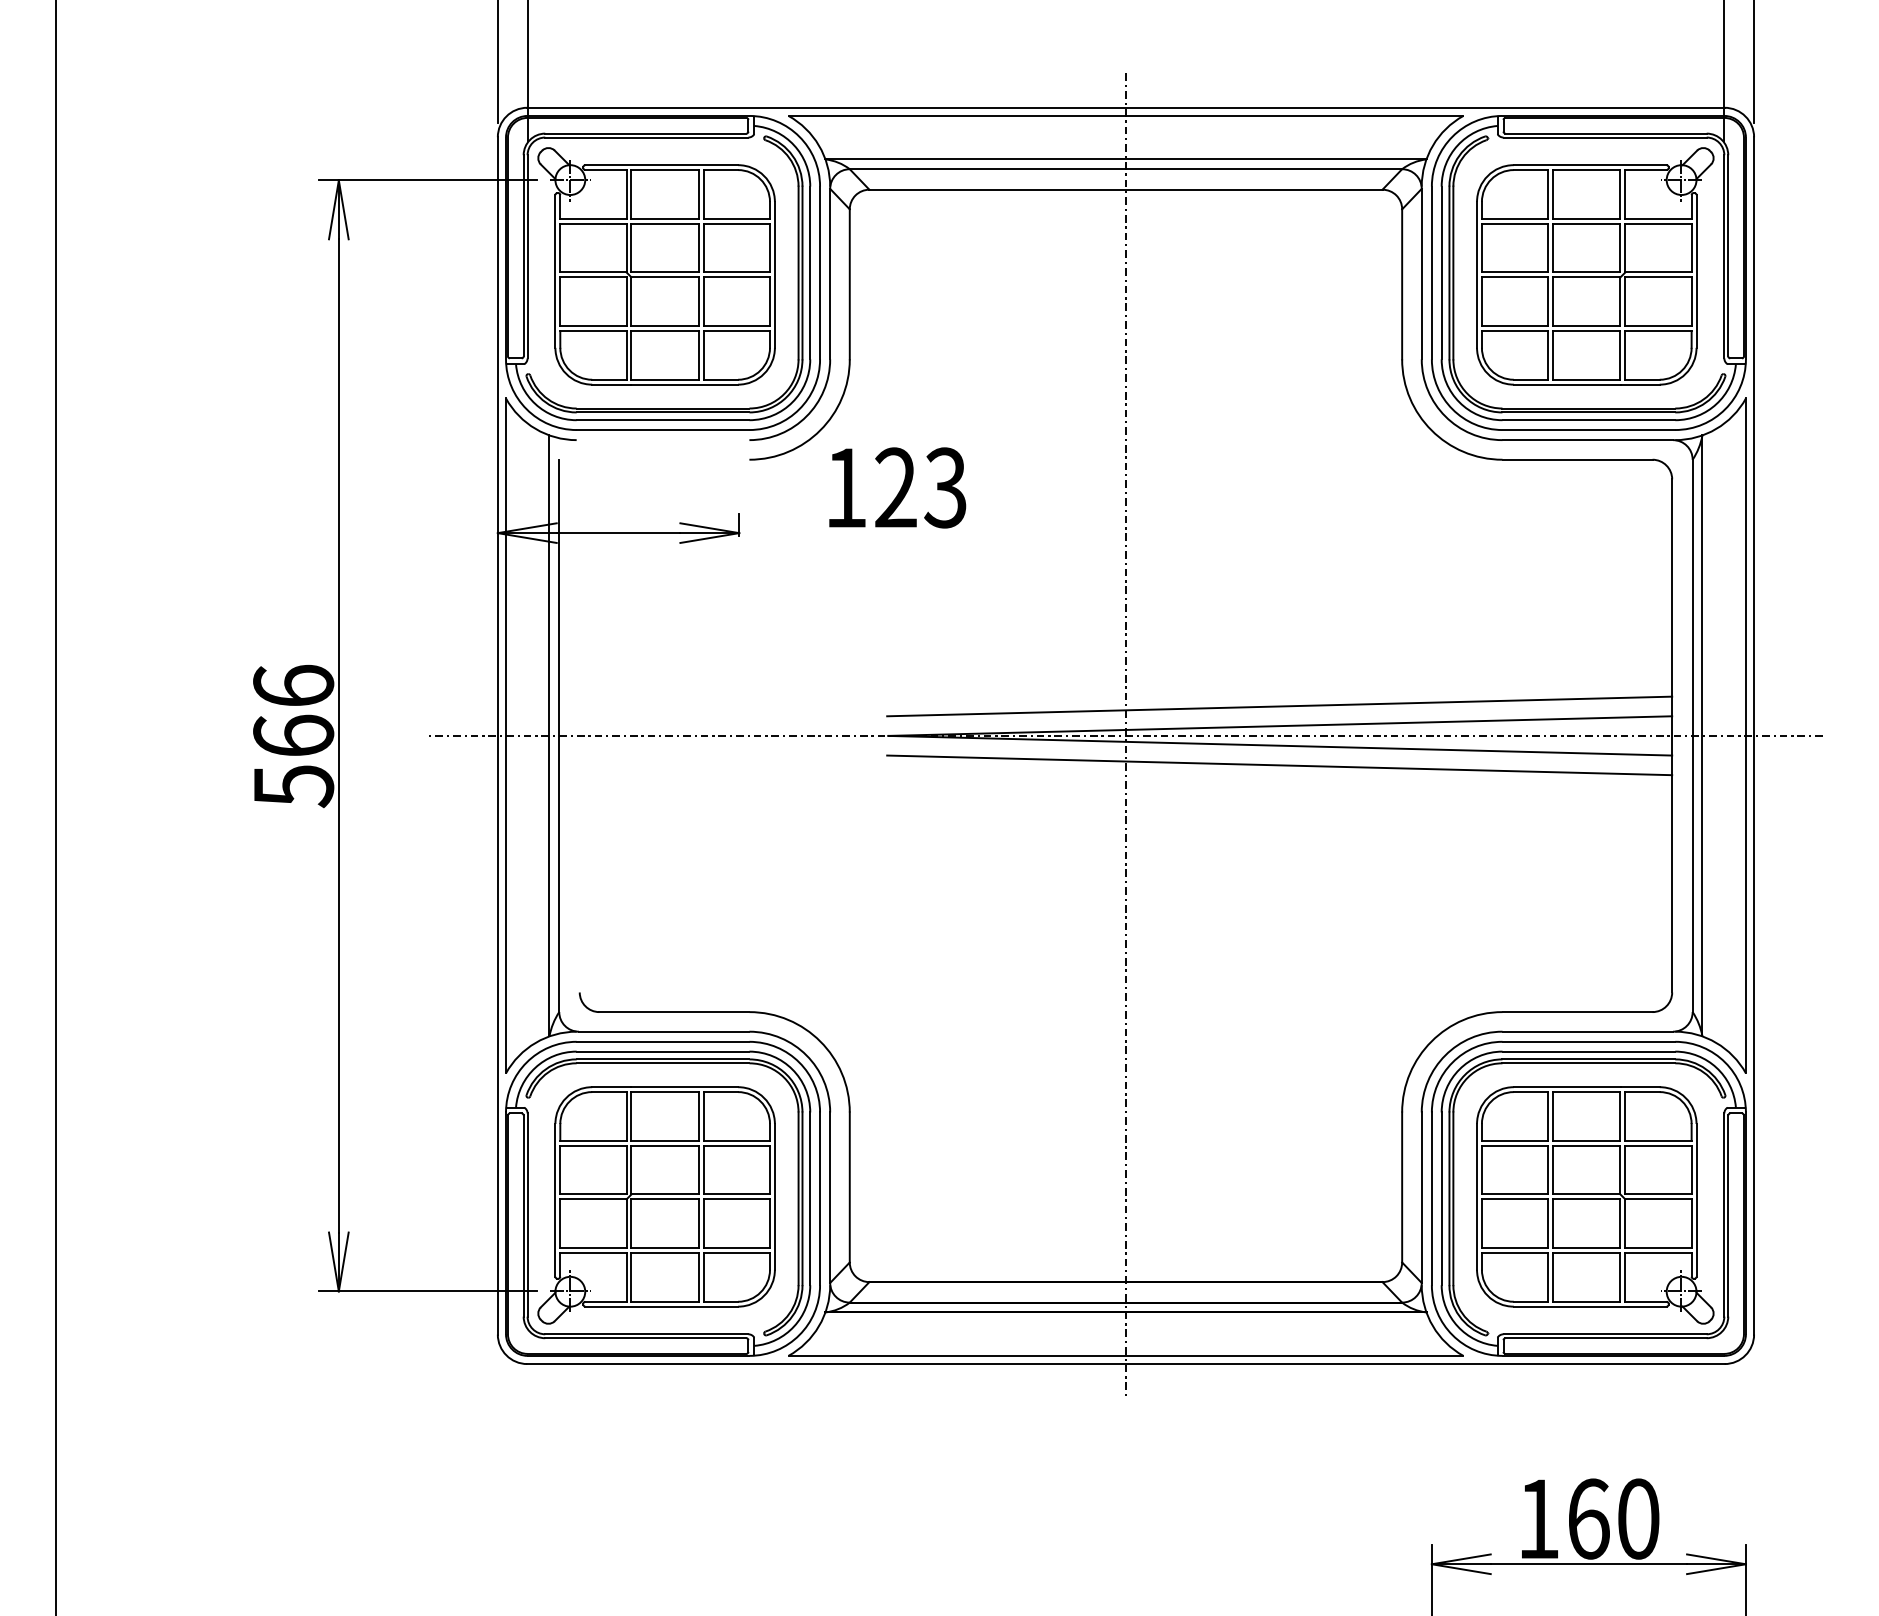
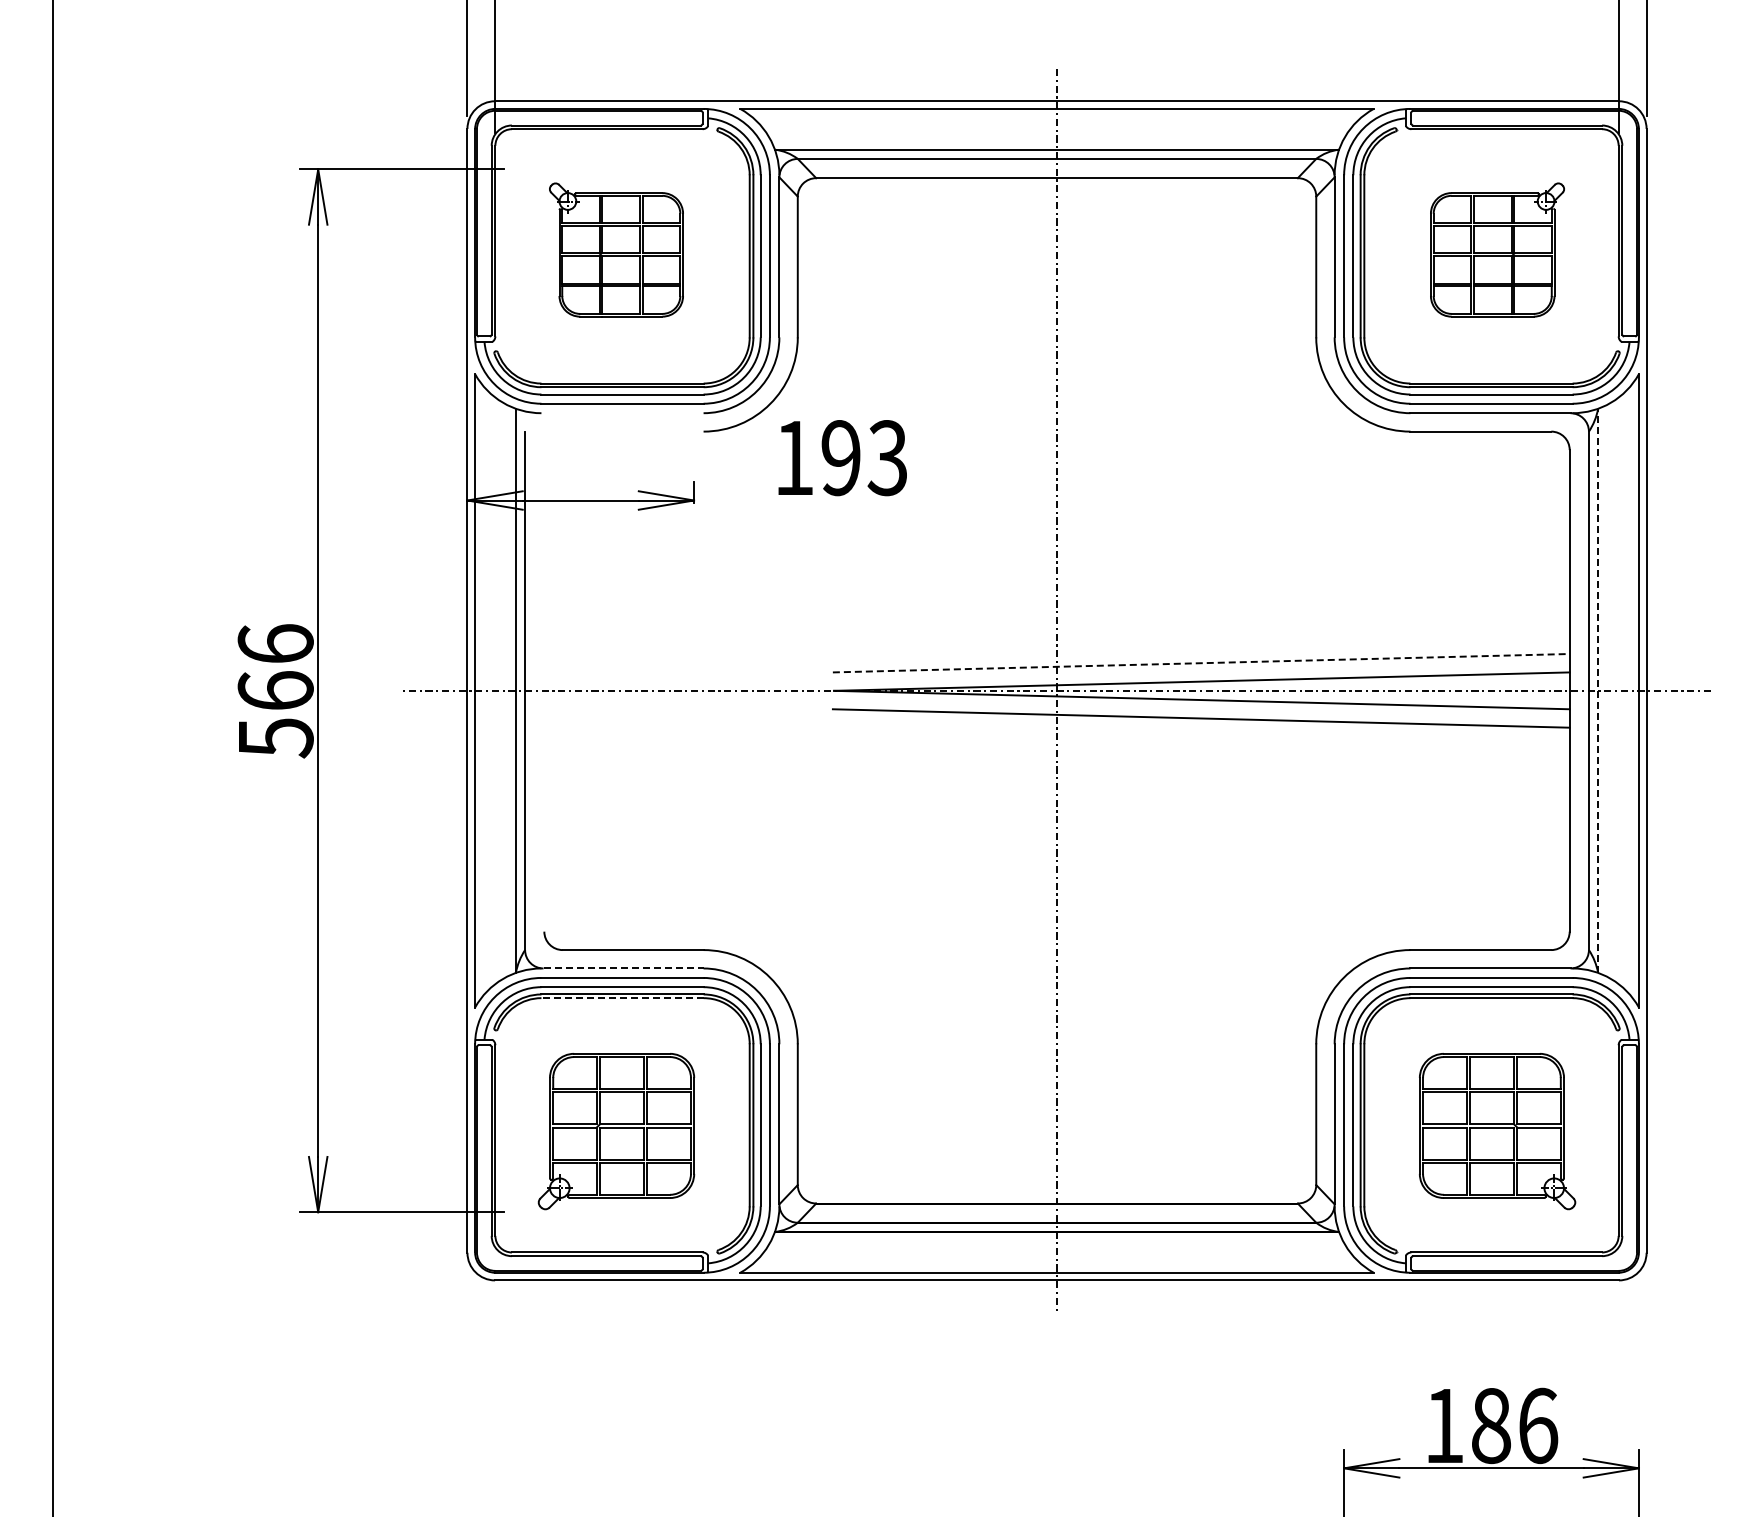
part: (656, 265) -> (616, 249), size x0.6
part: (1595, 265) -> (1497, 249), size x0.6
text: (895, 488) -> (840, 458), 123 -> 193
line: (1279, 706) -> (1201, 663), solid -> dashed
line: (1702, 735) -> (1598, 690), solid -> dashed
line: (665, 1031) -> (624, 968), solid -> dashed
line: (663, 1063) -> (622, 998), solid -> dashed
part: (656, 1205) -> (616, 1131), size x0.7
part: (1595, 1205) -> (1497, 1131), size x0.7
text: (1614, 1518) -> (1515, 1425), 160 -> 186

